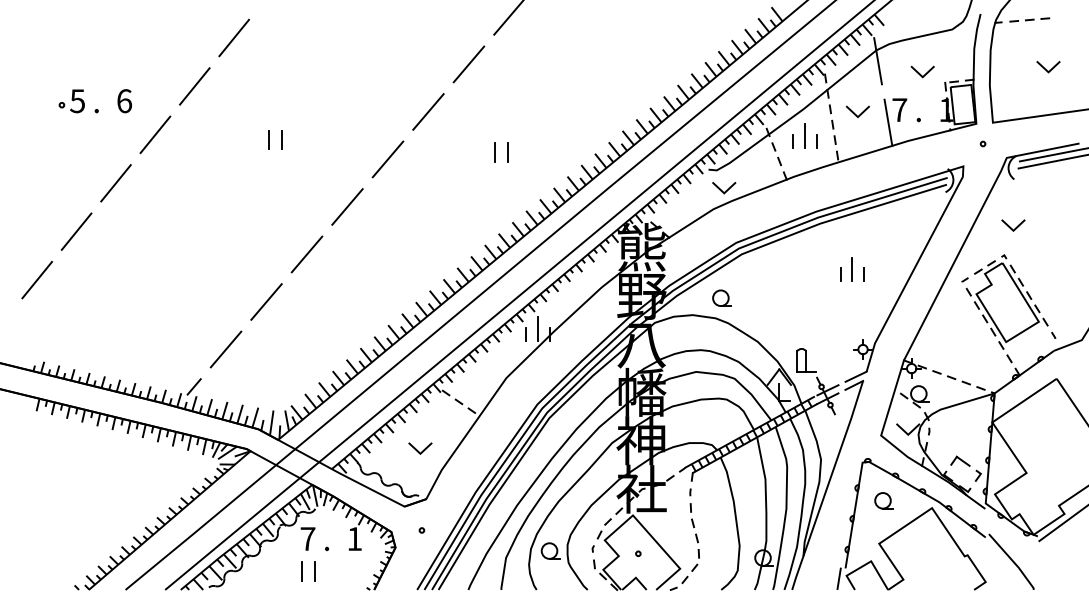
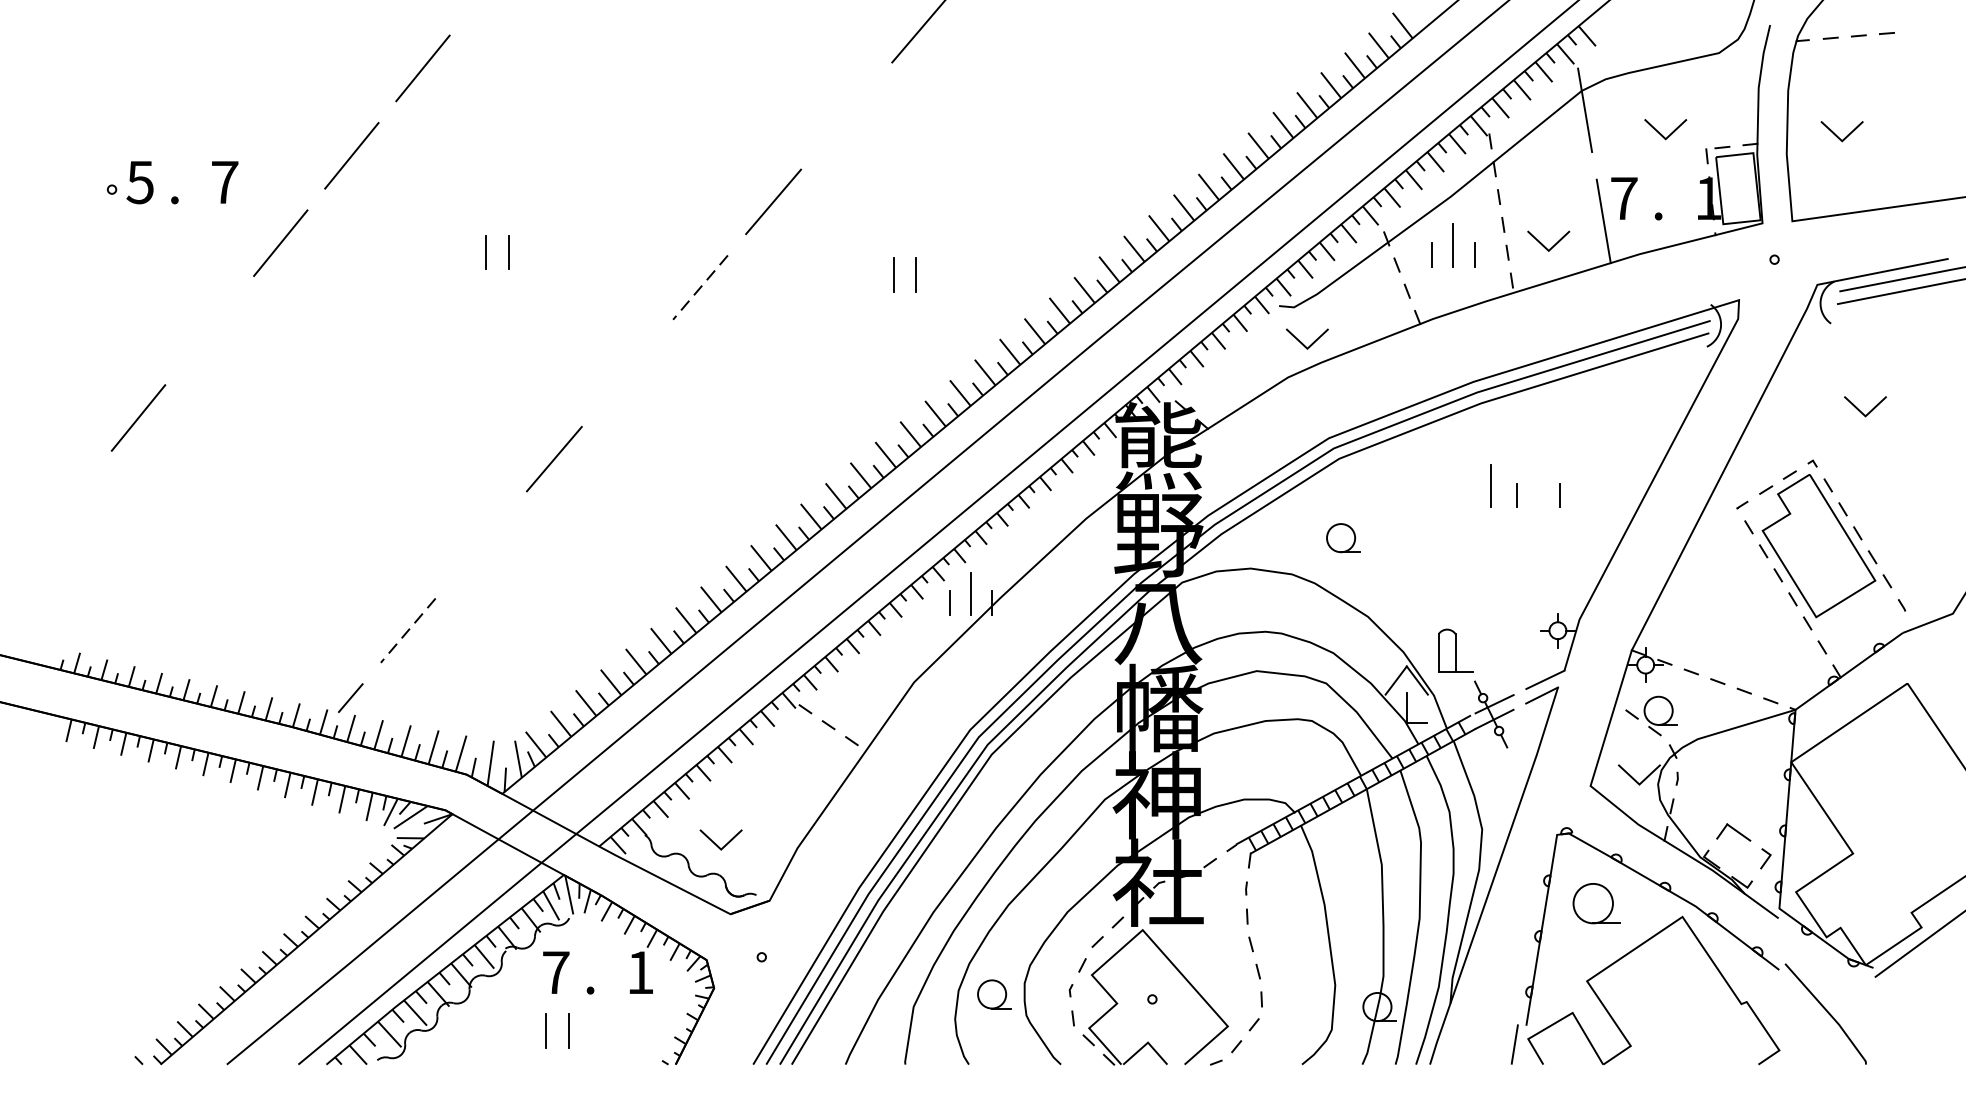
line: (468, 64) -> (845, 116), removed
line: (1046, 69) -> (1838, 136), moved
text: (124, 101) -> (224, 183), 6 -> 7
line: (855, 113) -> (1544, 244), moved
line: (387, 159) -> (699, 287), solid -> dashed
line: (115, 183) -> (208, 331), removed
line: (347, 206) -> (627, 372), removed
line: (1011, 227) -> (1861, 410), moved
line: (851, 269) -> (1490, 486), moved
line: (37, 279) -> (67, 504), removed
part: (721, 297) -> (1342, 536), moved
line: (266, 301) -> (481, 543), removed
line: (225, 349) -> (407, 630), solid -> dashed
line: (418, 450) -> (717, 843), moved
part: (883, 500) -> (1594, 903), size x1.4

